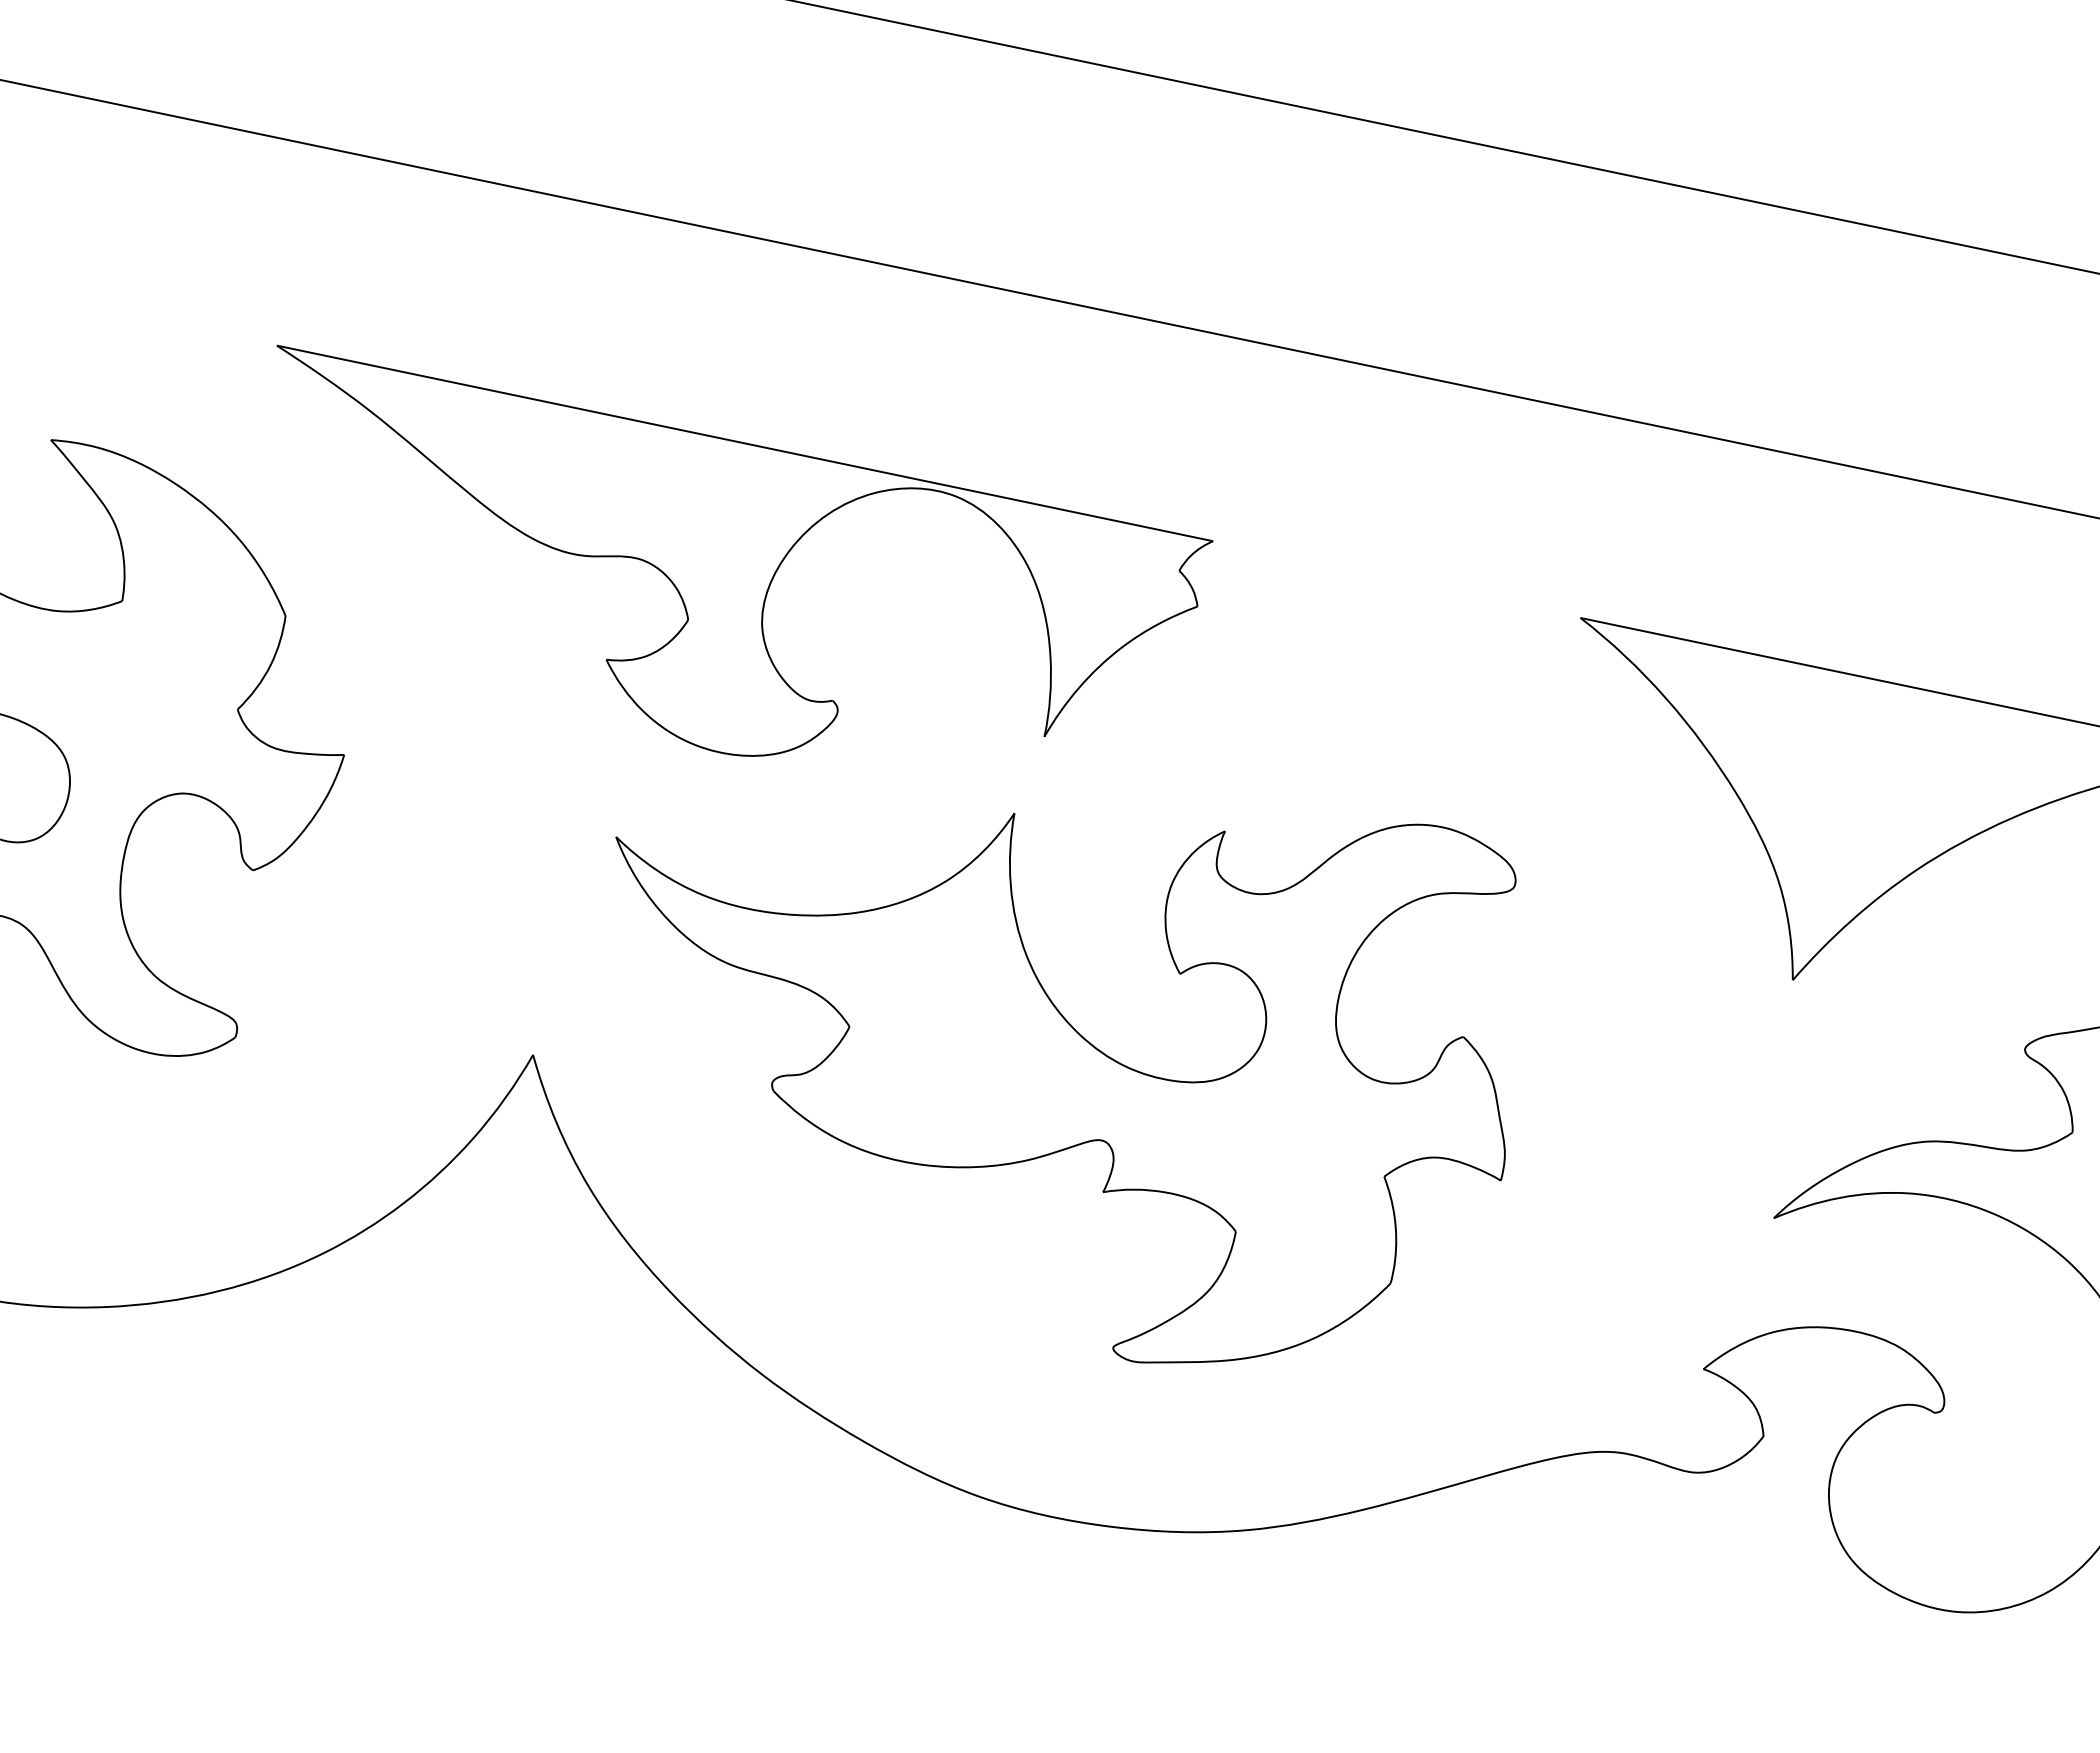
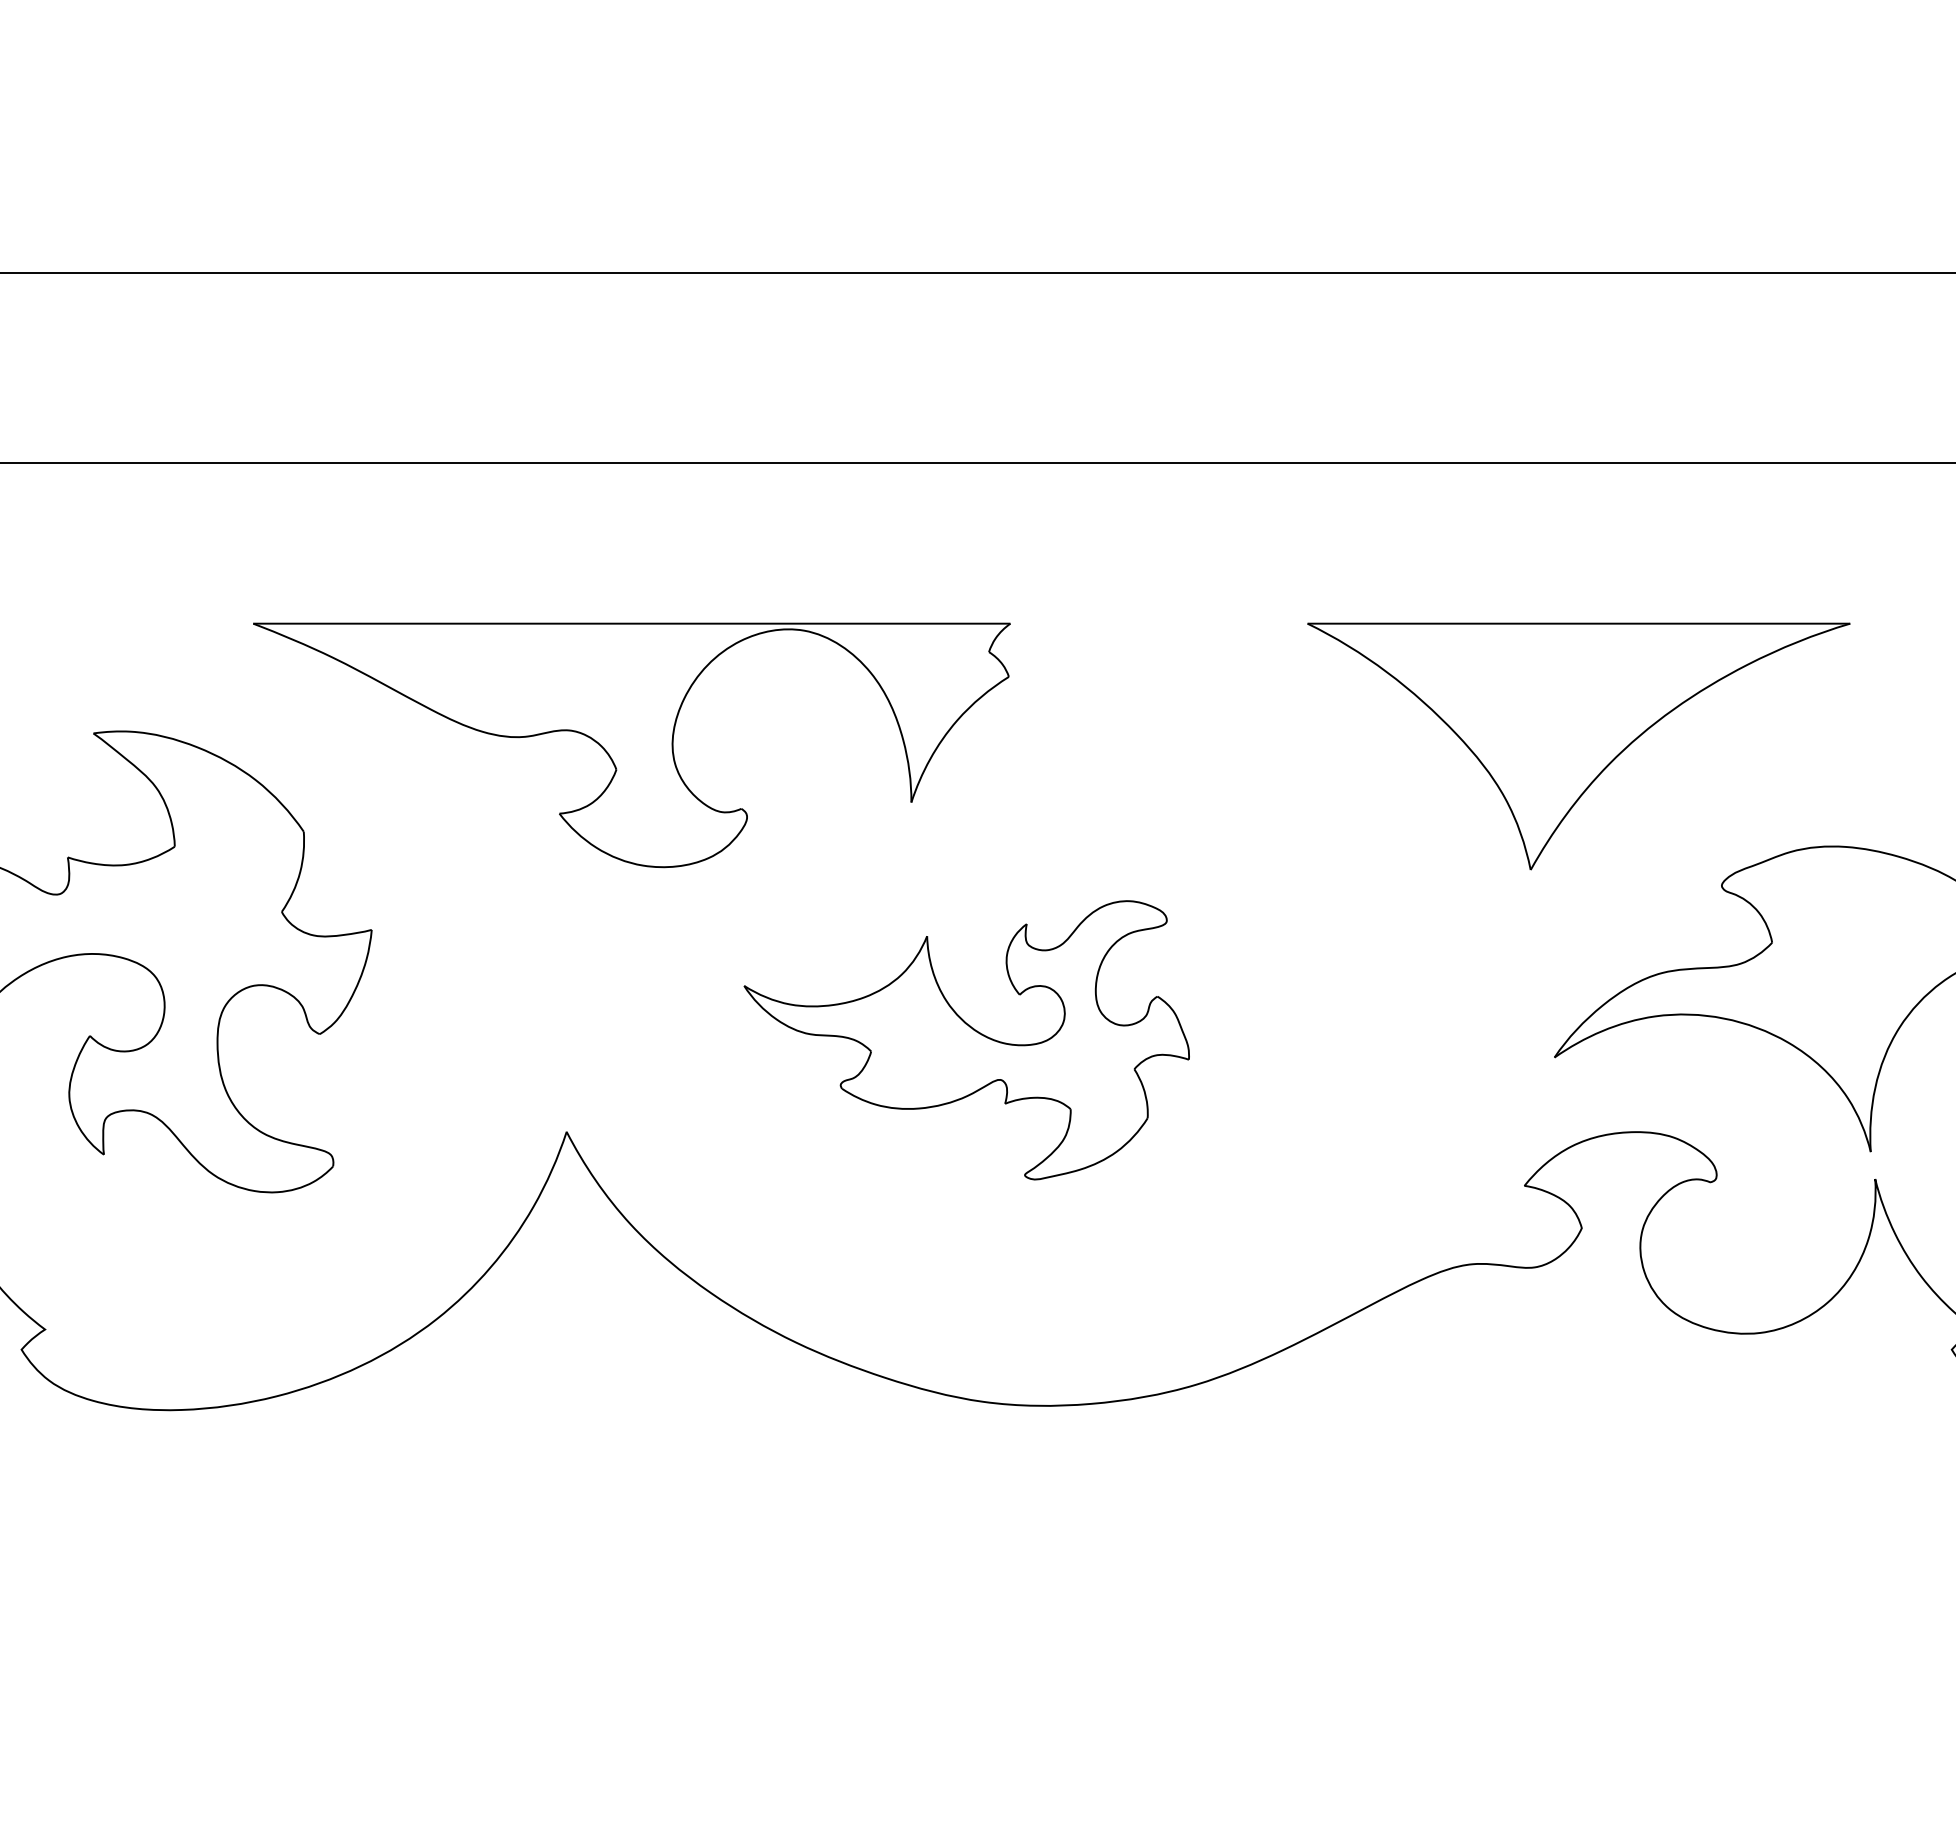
part: (1051, 1045) -> (966, 1040), size x0.6

